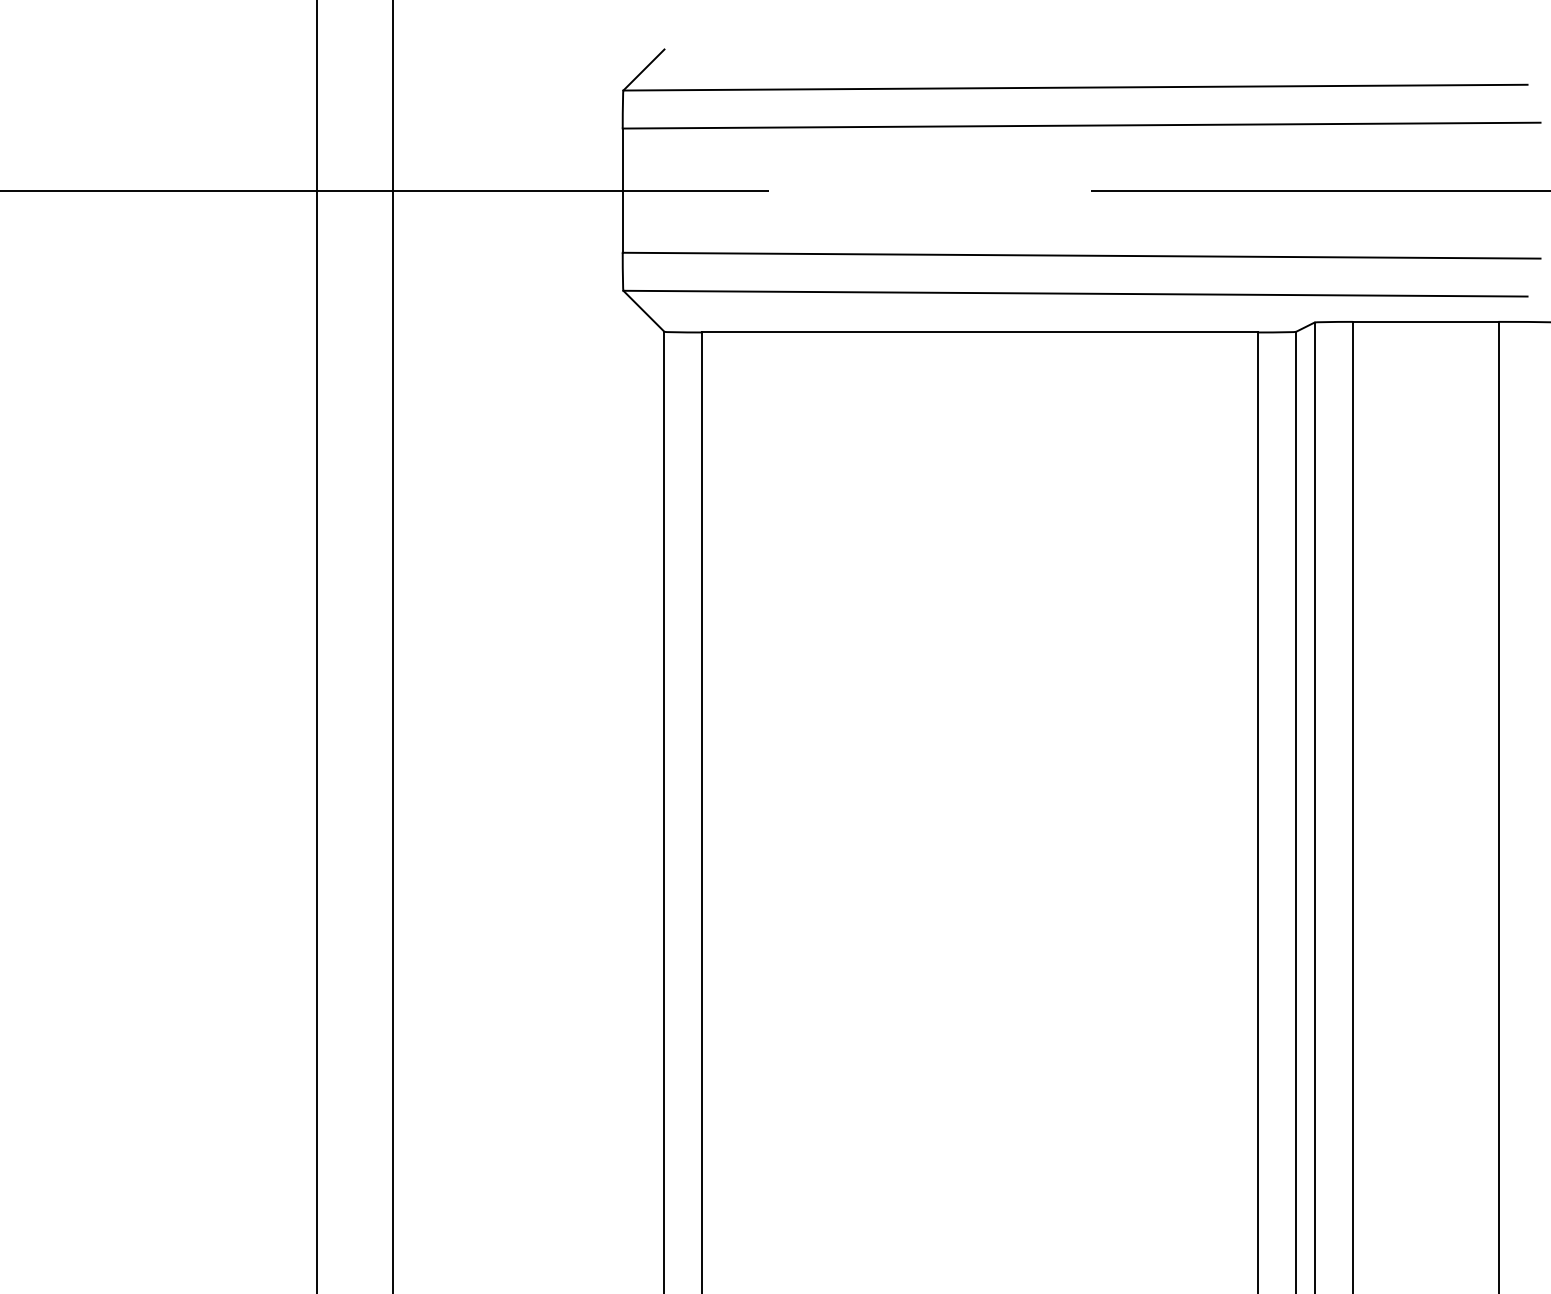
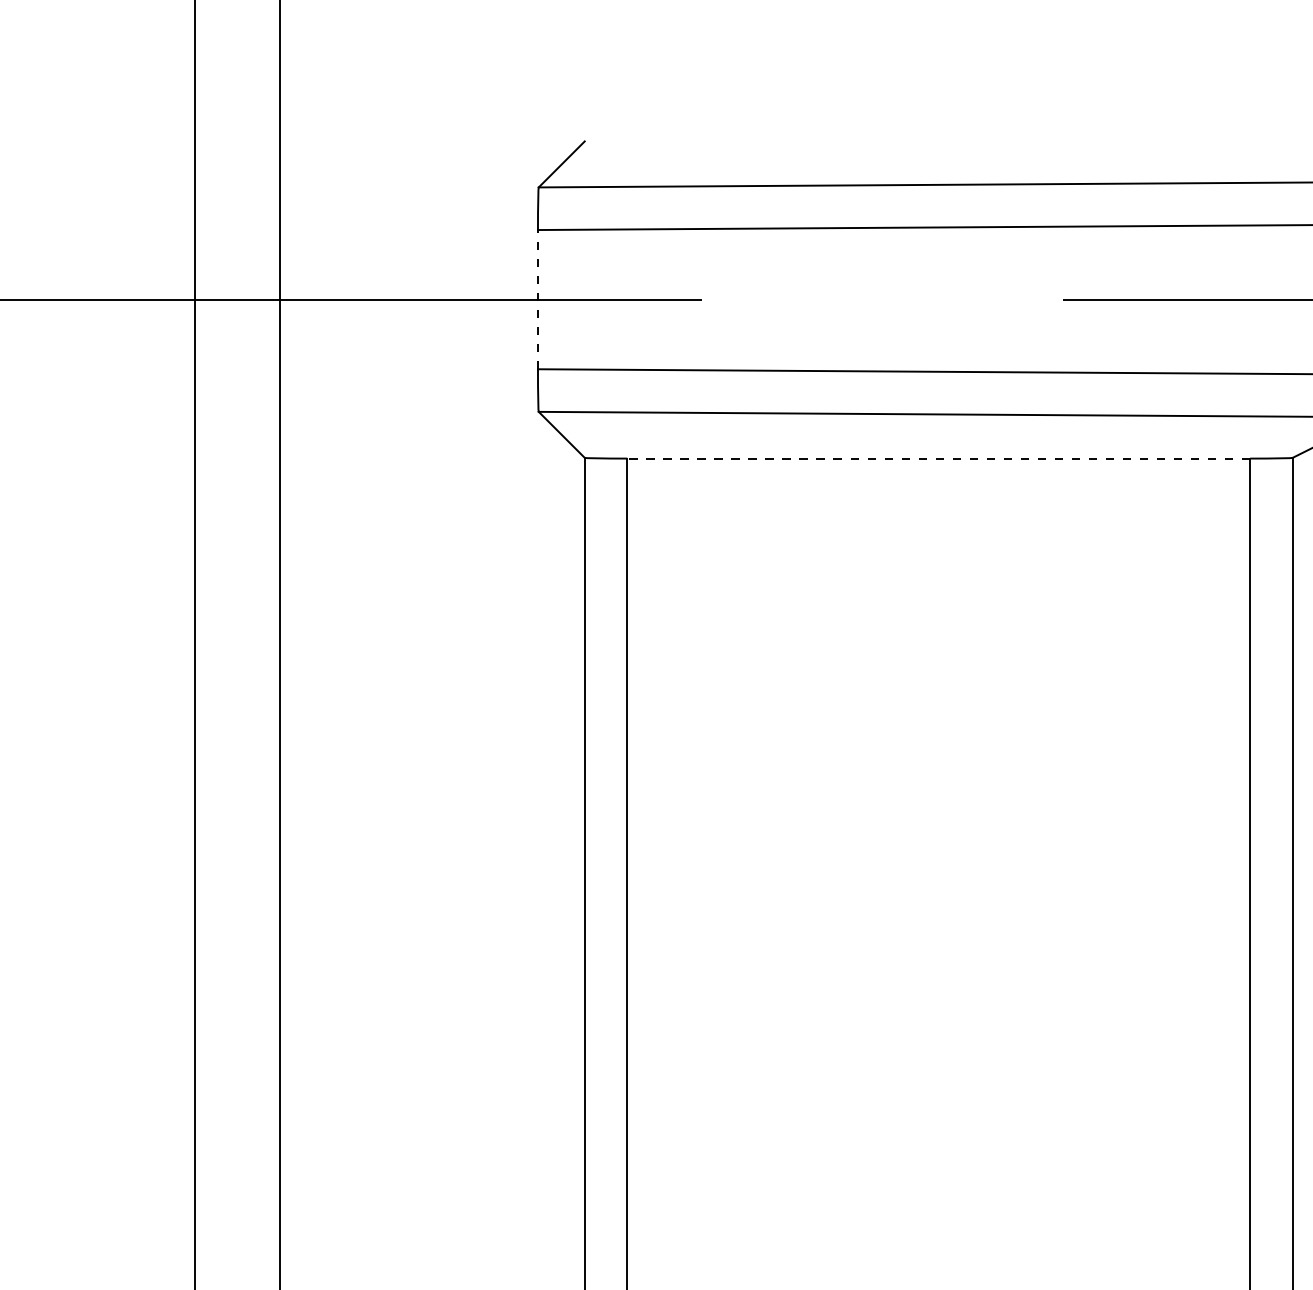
line: (622, 190) -> (537, 299), solid -> dashed
line: (980, 332) -> (938, 458), solid -> dashed

